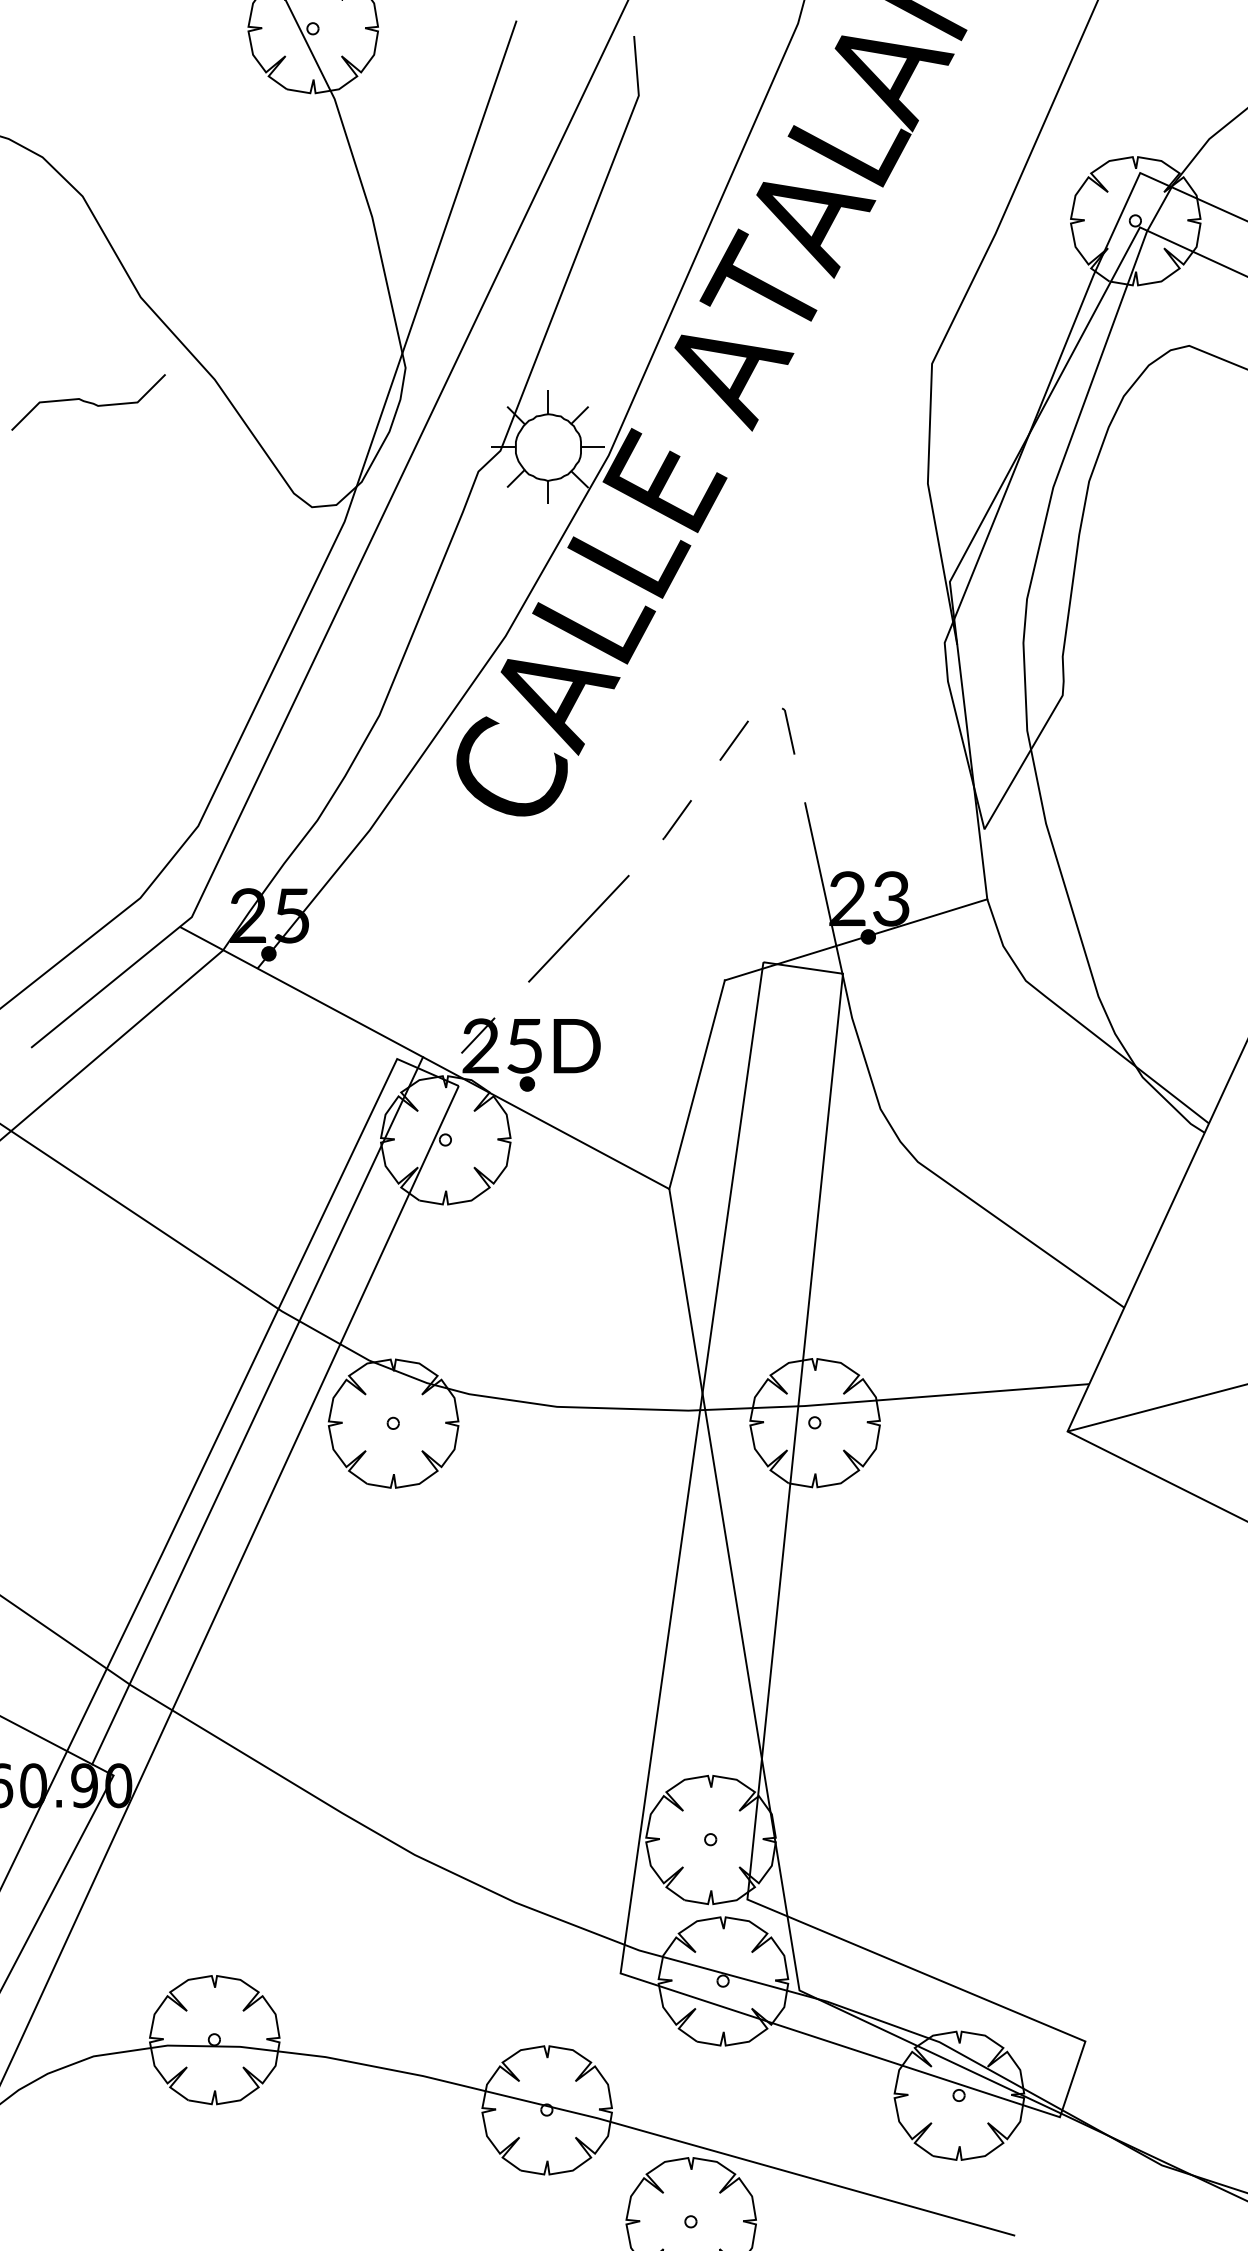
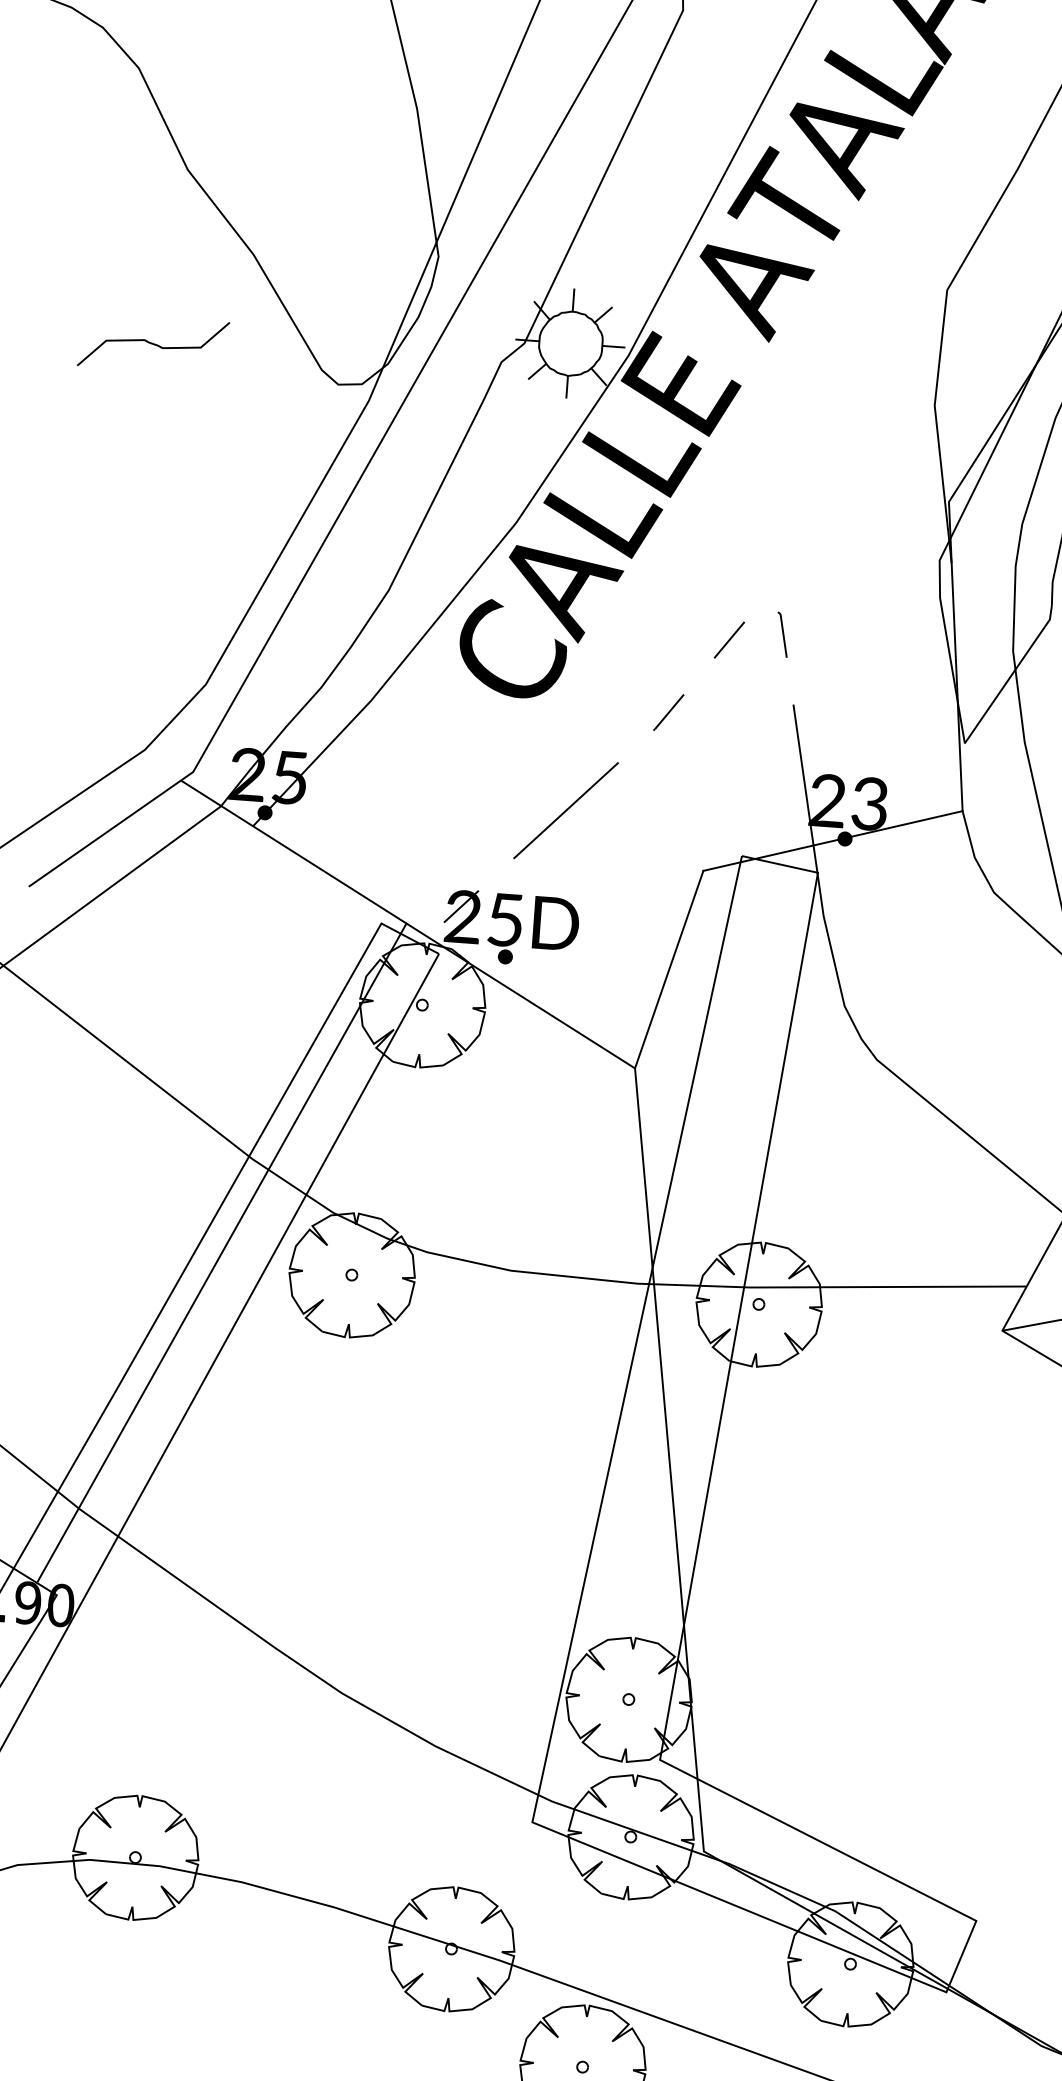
curve: (88, 402) -> (153, 344), moved

